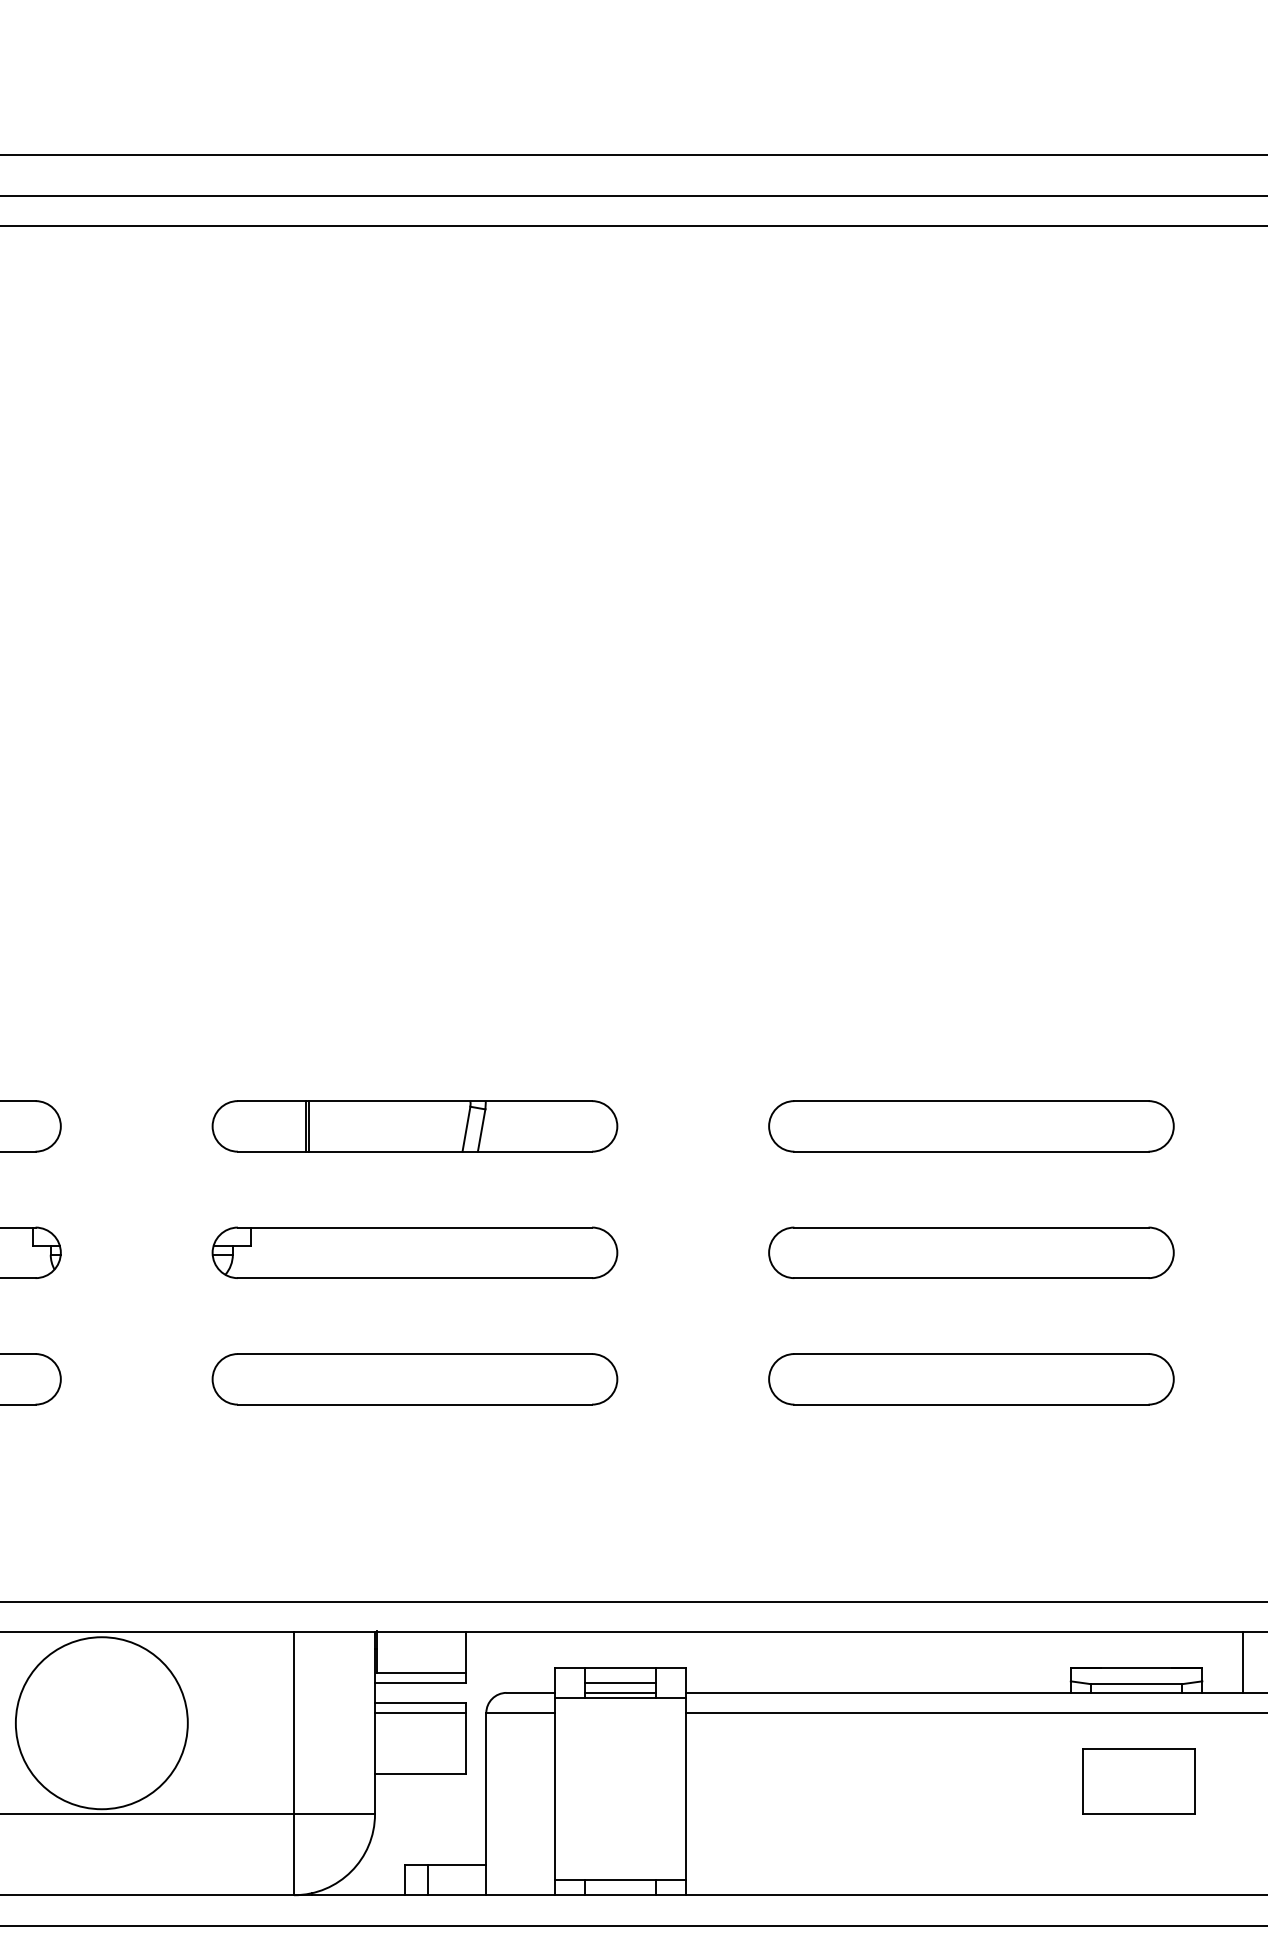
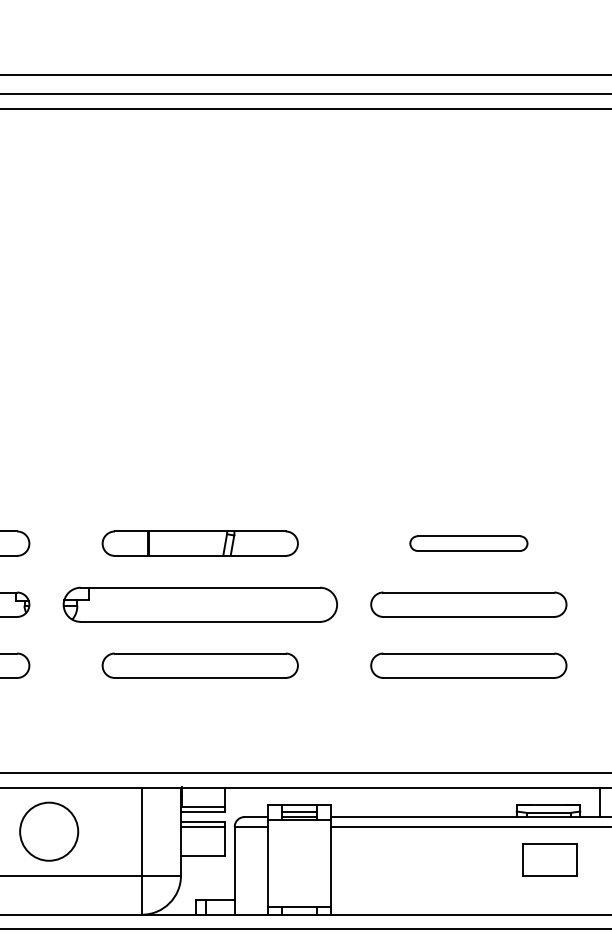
part: (970, 1125) -> (468, 543), size x0.6
part: (413, 1252) -> (199, 604), size x1.4
circle: (100, 1722) -> (48, 831), size x0.7

